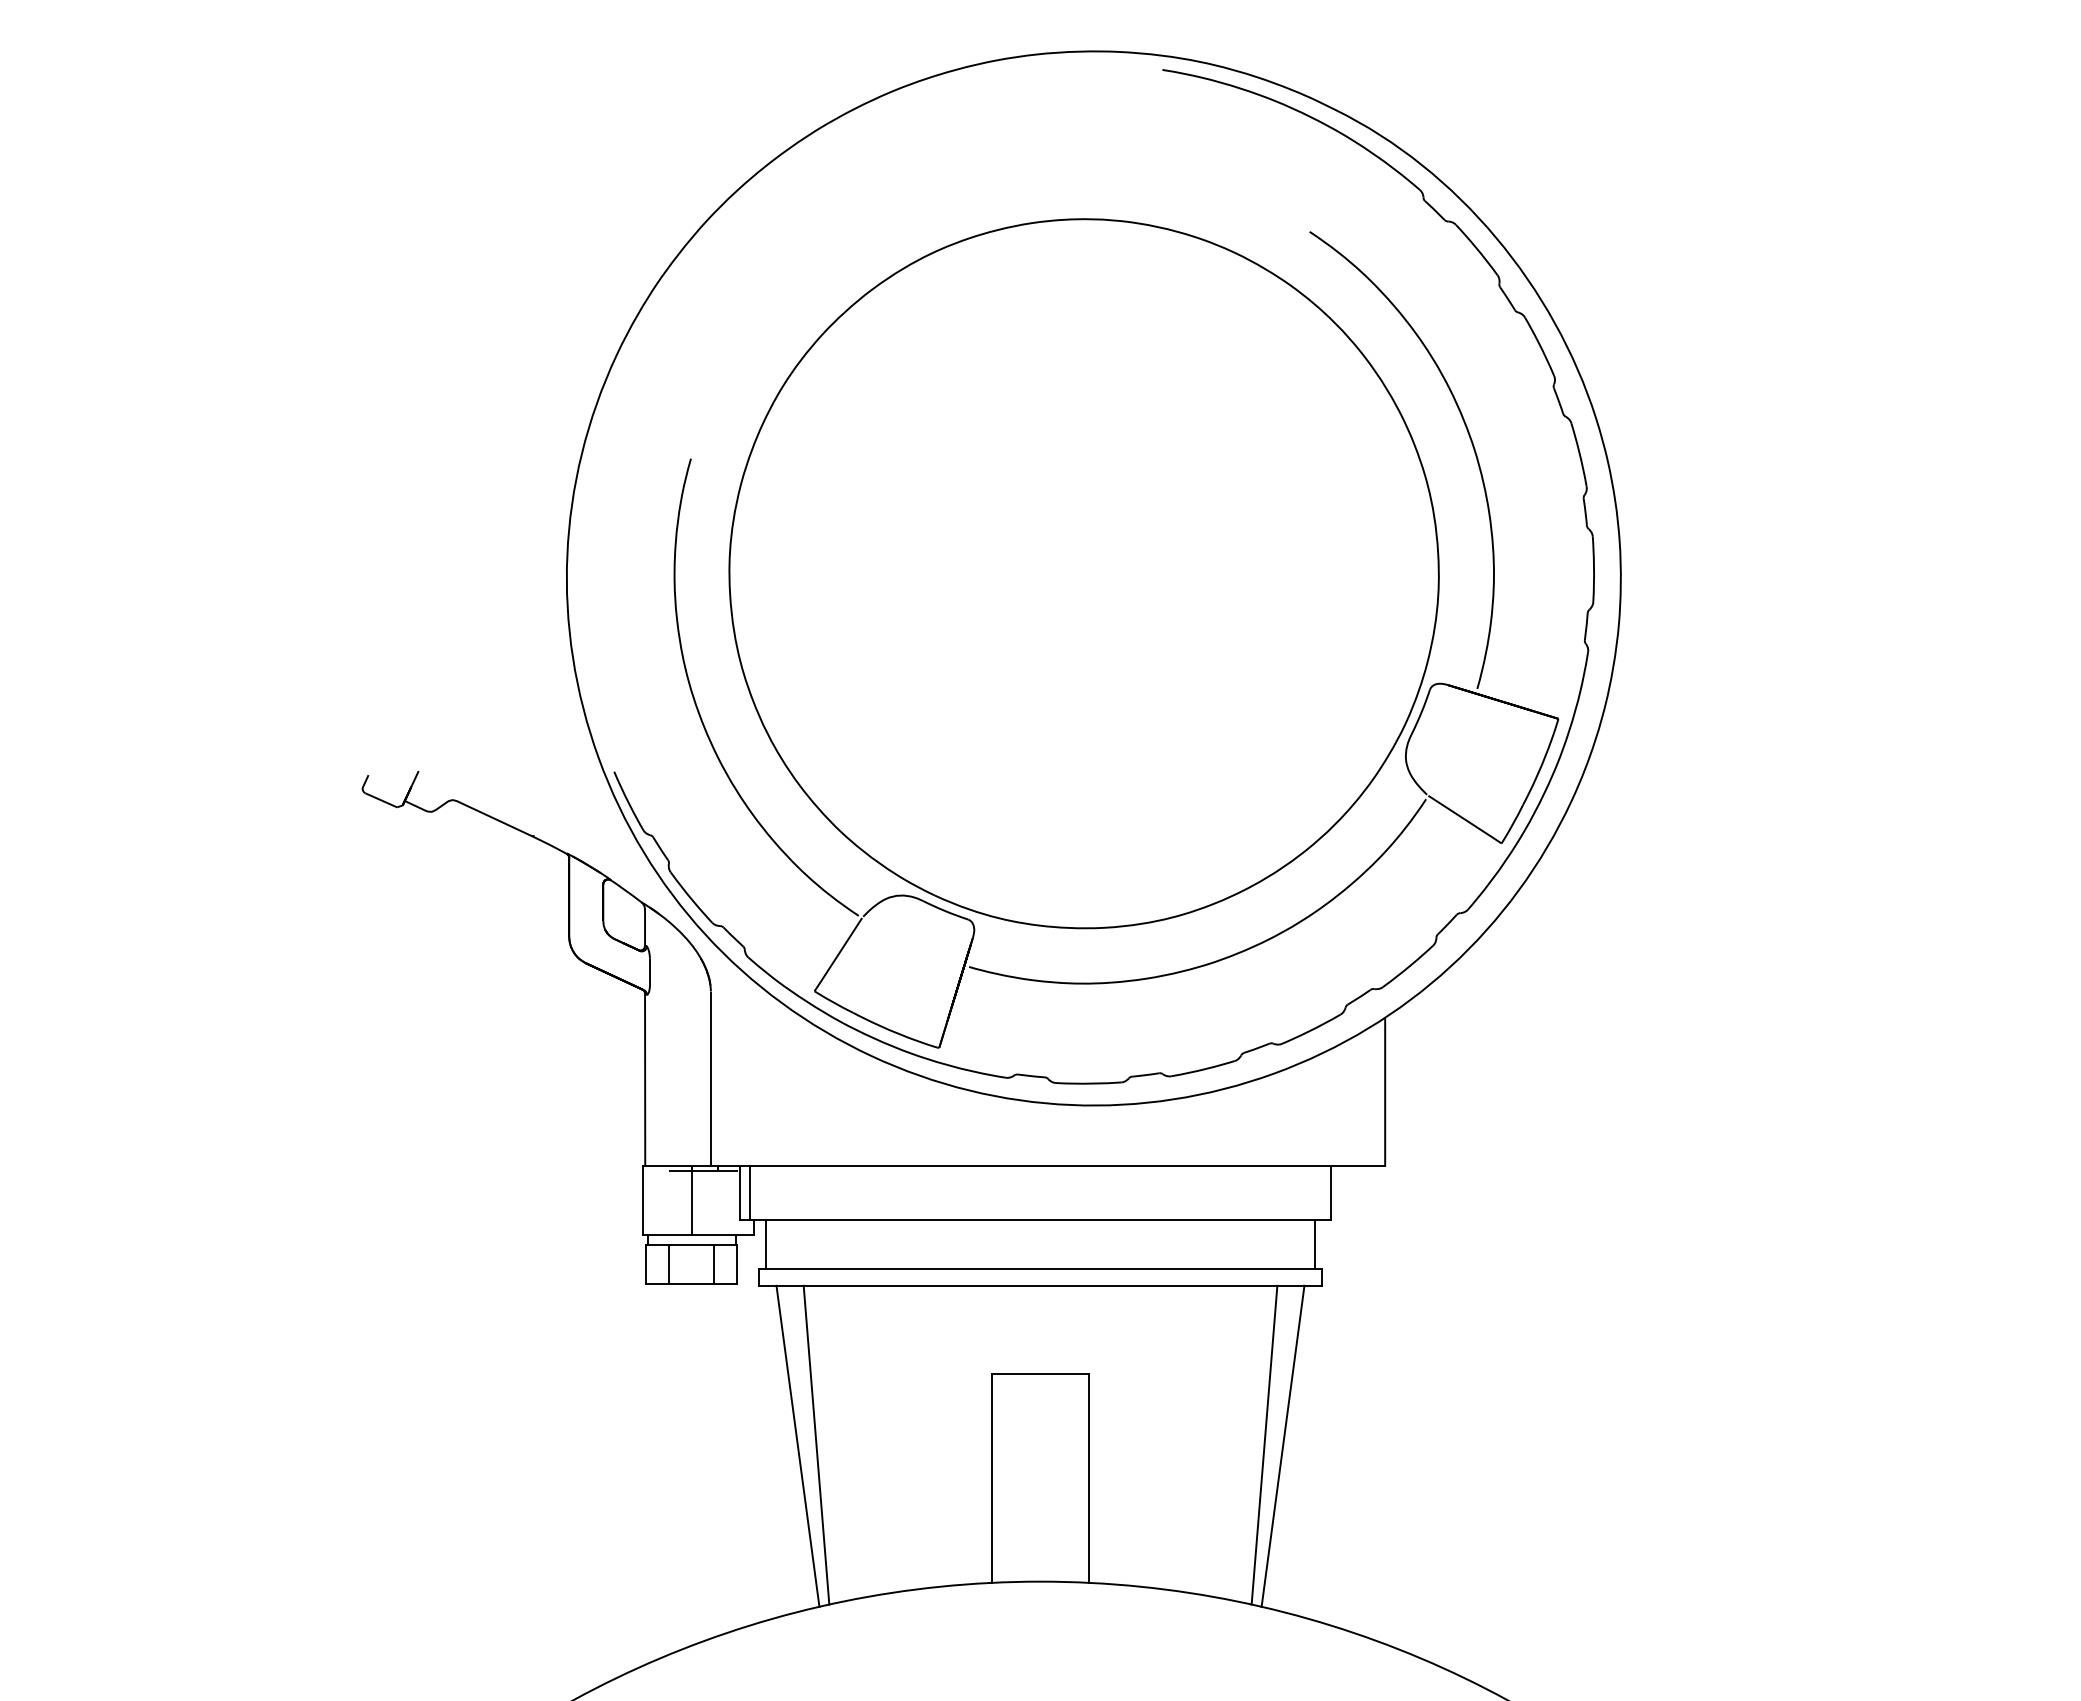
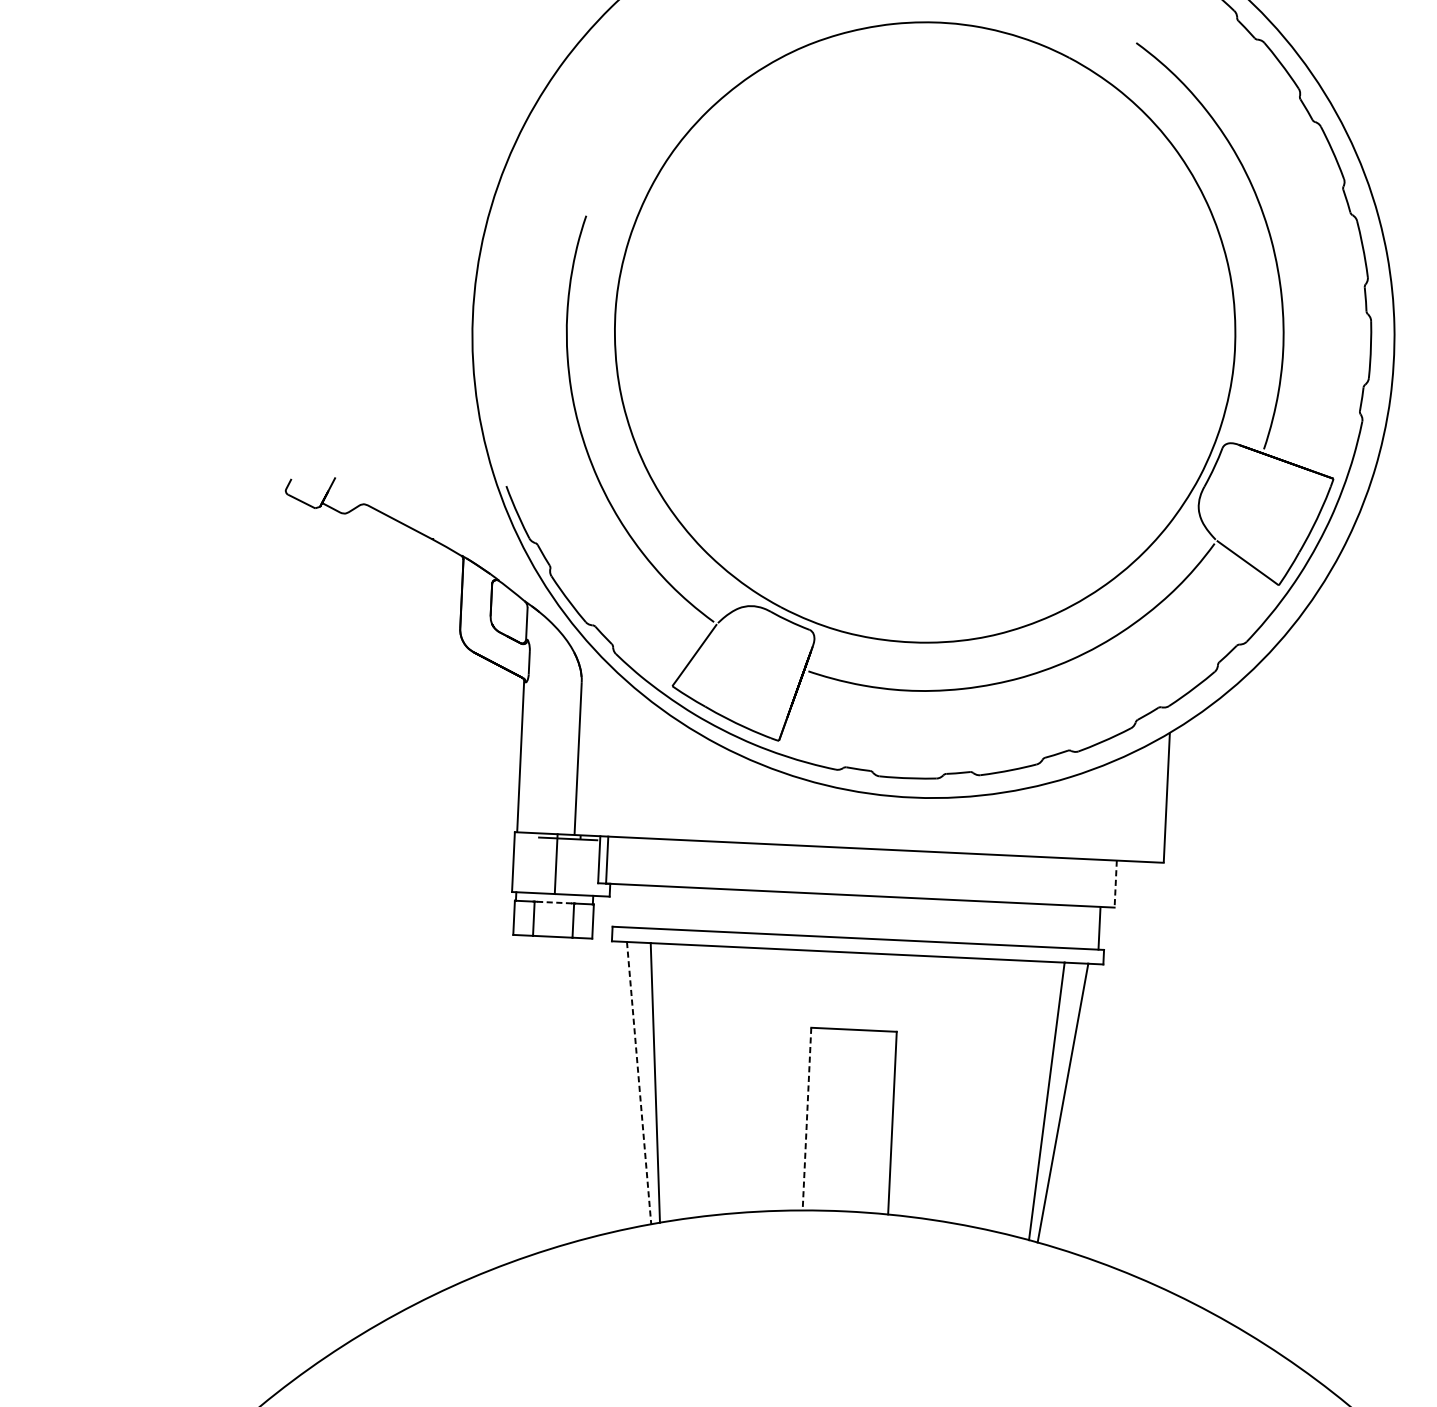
line: (1331, 1193) -> (1115, 884), solid -> dashed
line: (691, 1244) -> (554, 902), solid -> dashed
line: (765, 1244) -> (619, 905), removed
line: (797, 1446) -> (638, 1083), solid -> dashed
line: (991, 1478) -> (806, 1119), solid -> dashed

